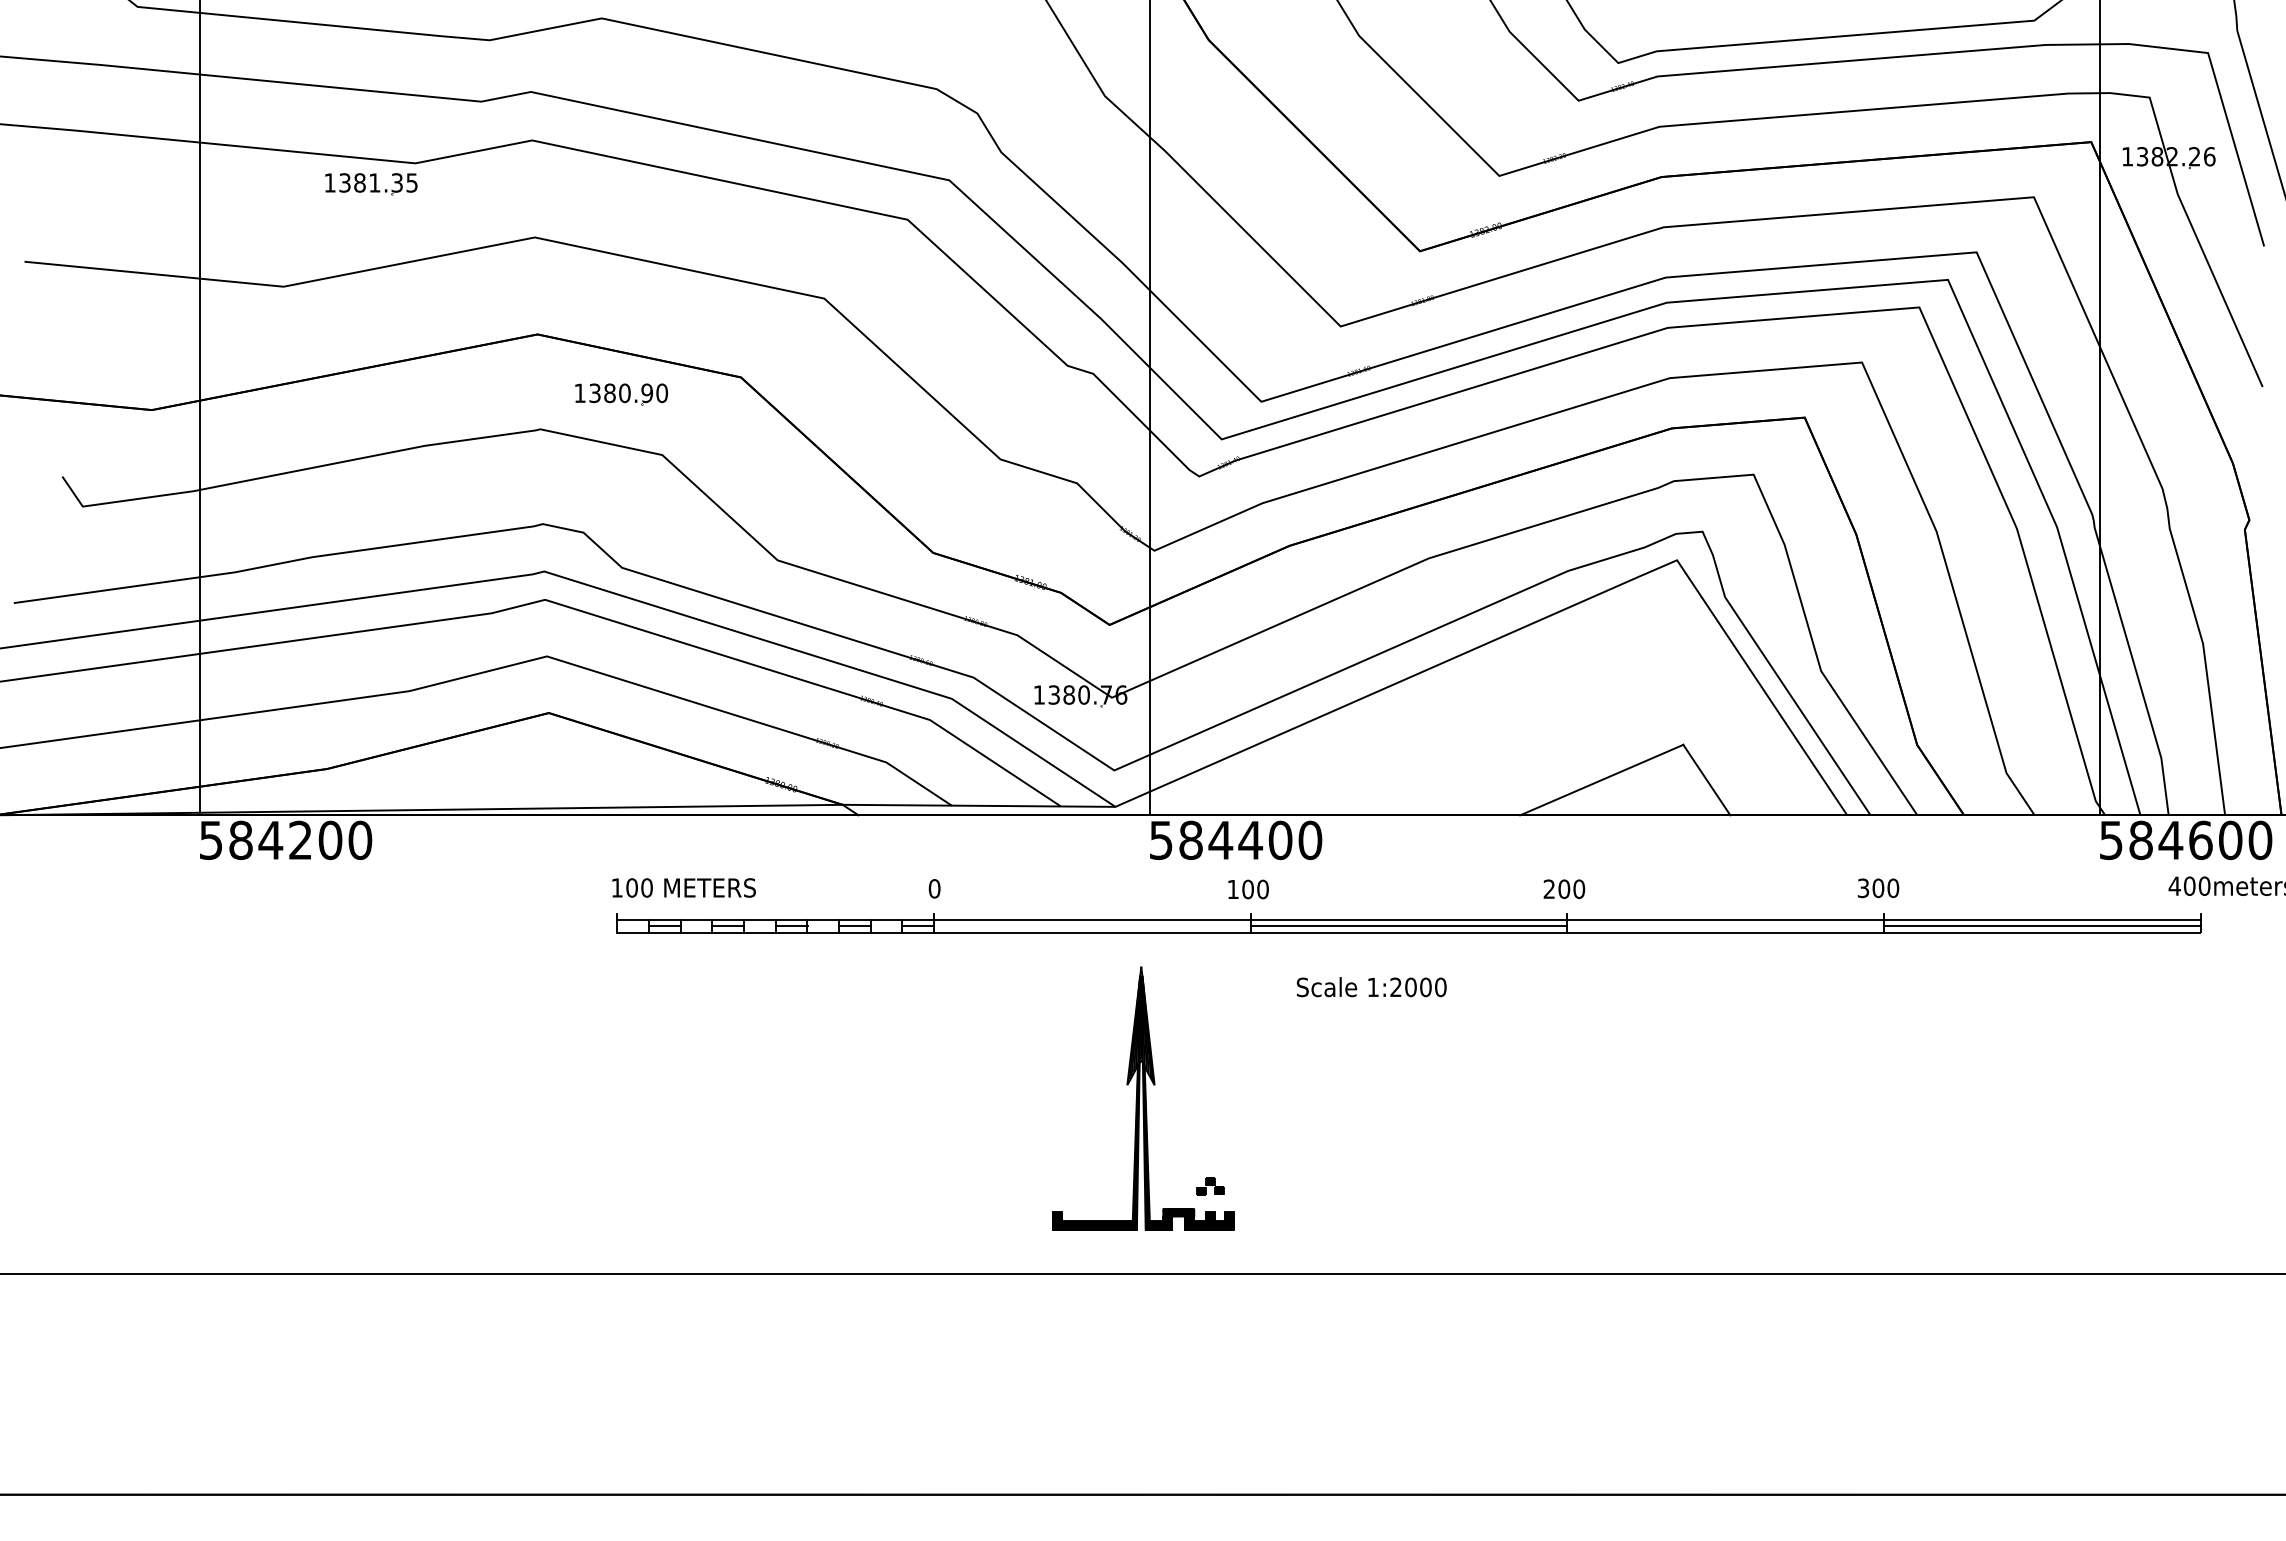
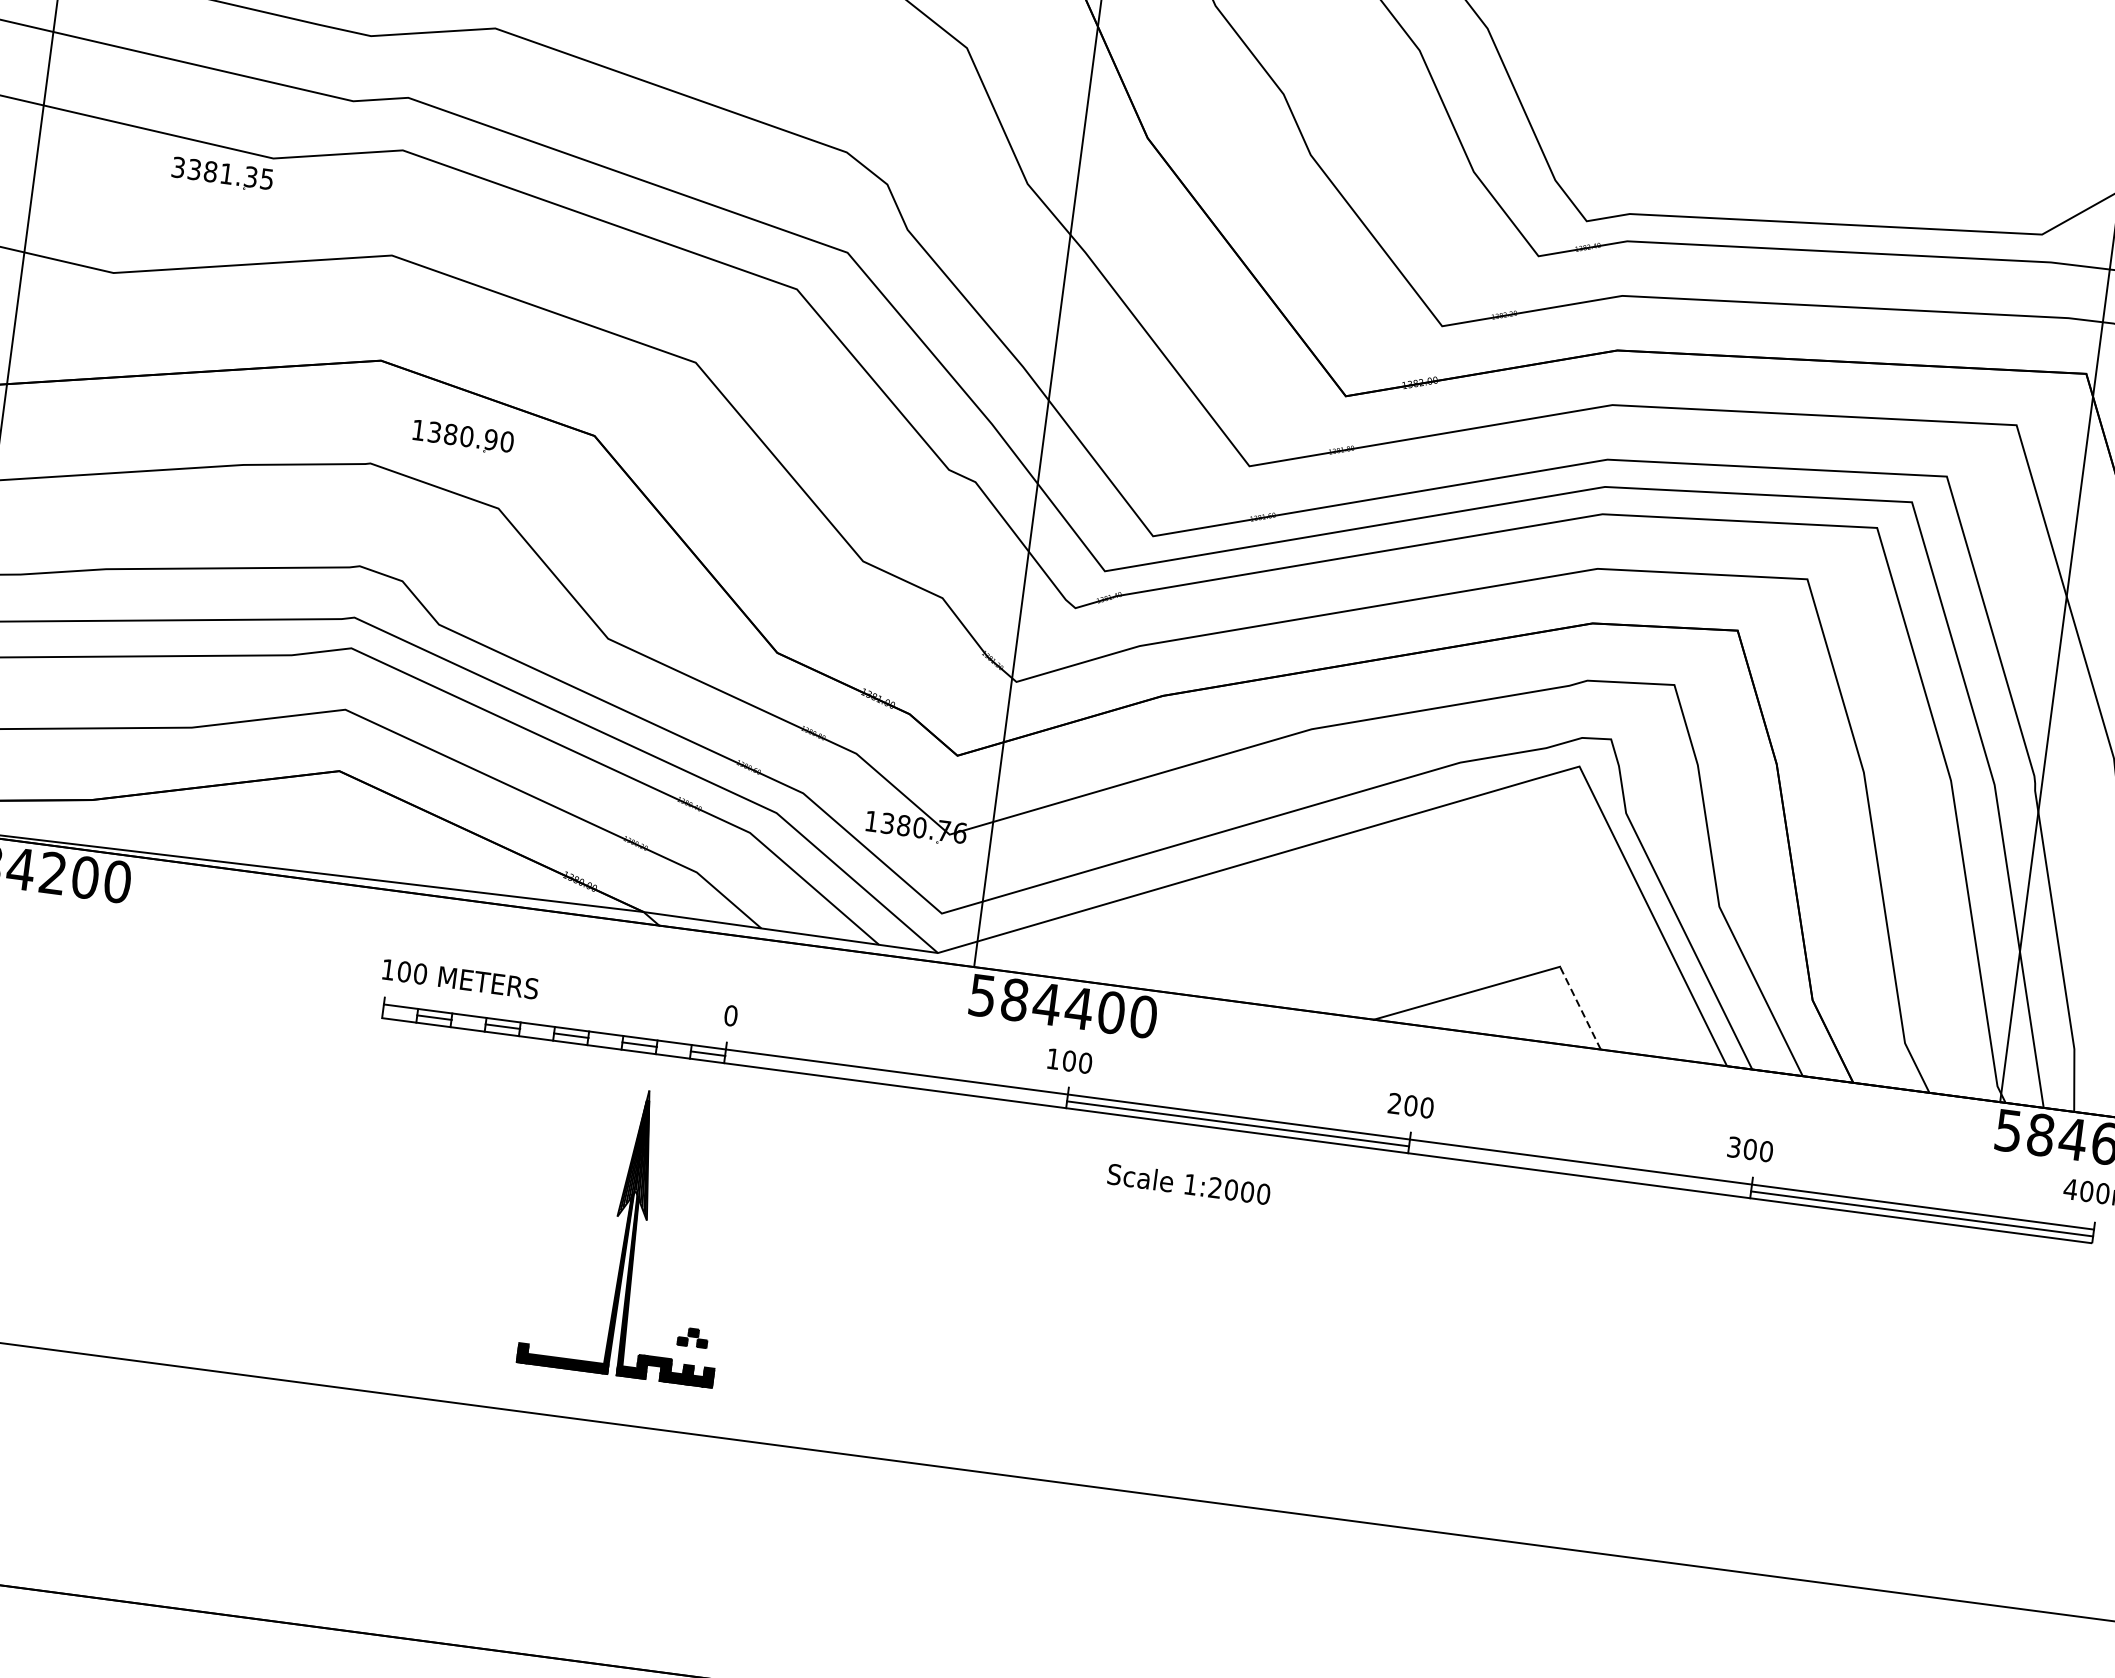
text: (329, 182) -> (177, 166), 1381.35 -> 3381.35
line: (1706, 779) -> (1580, 1007), solid -> dashed
part: (1143, 1098) -> (632, 1233), moved

